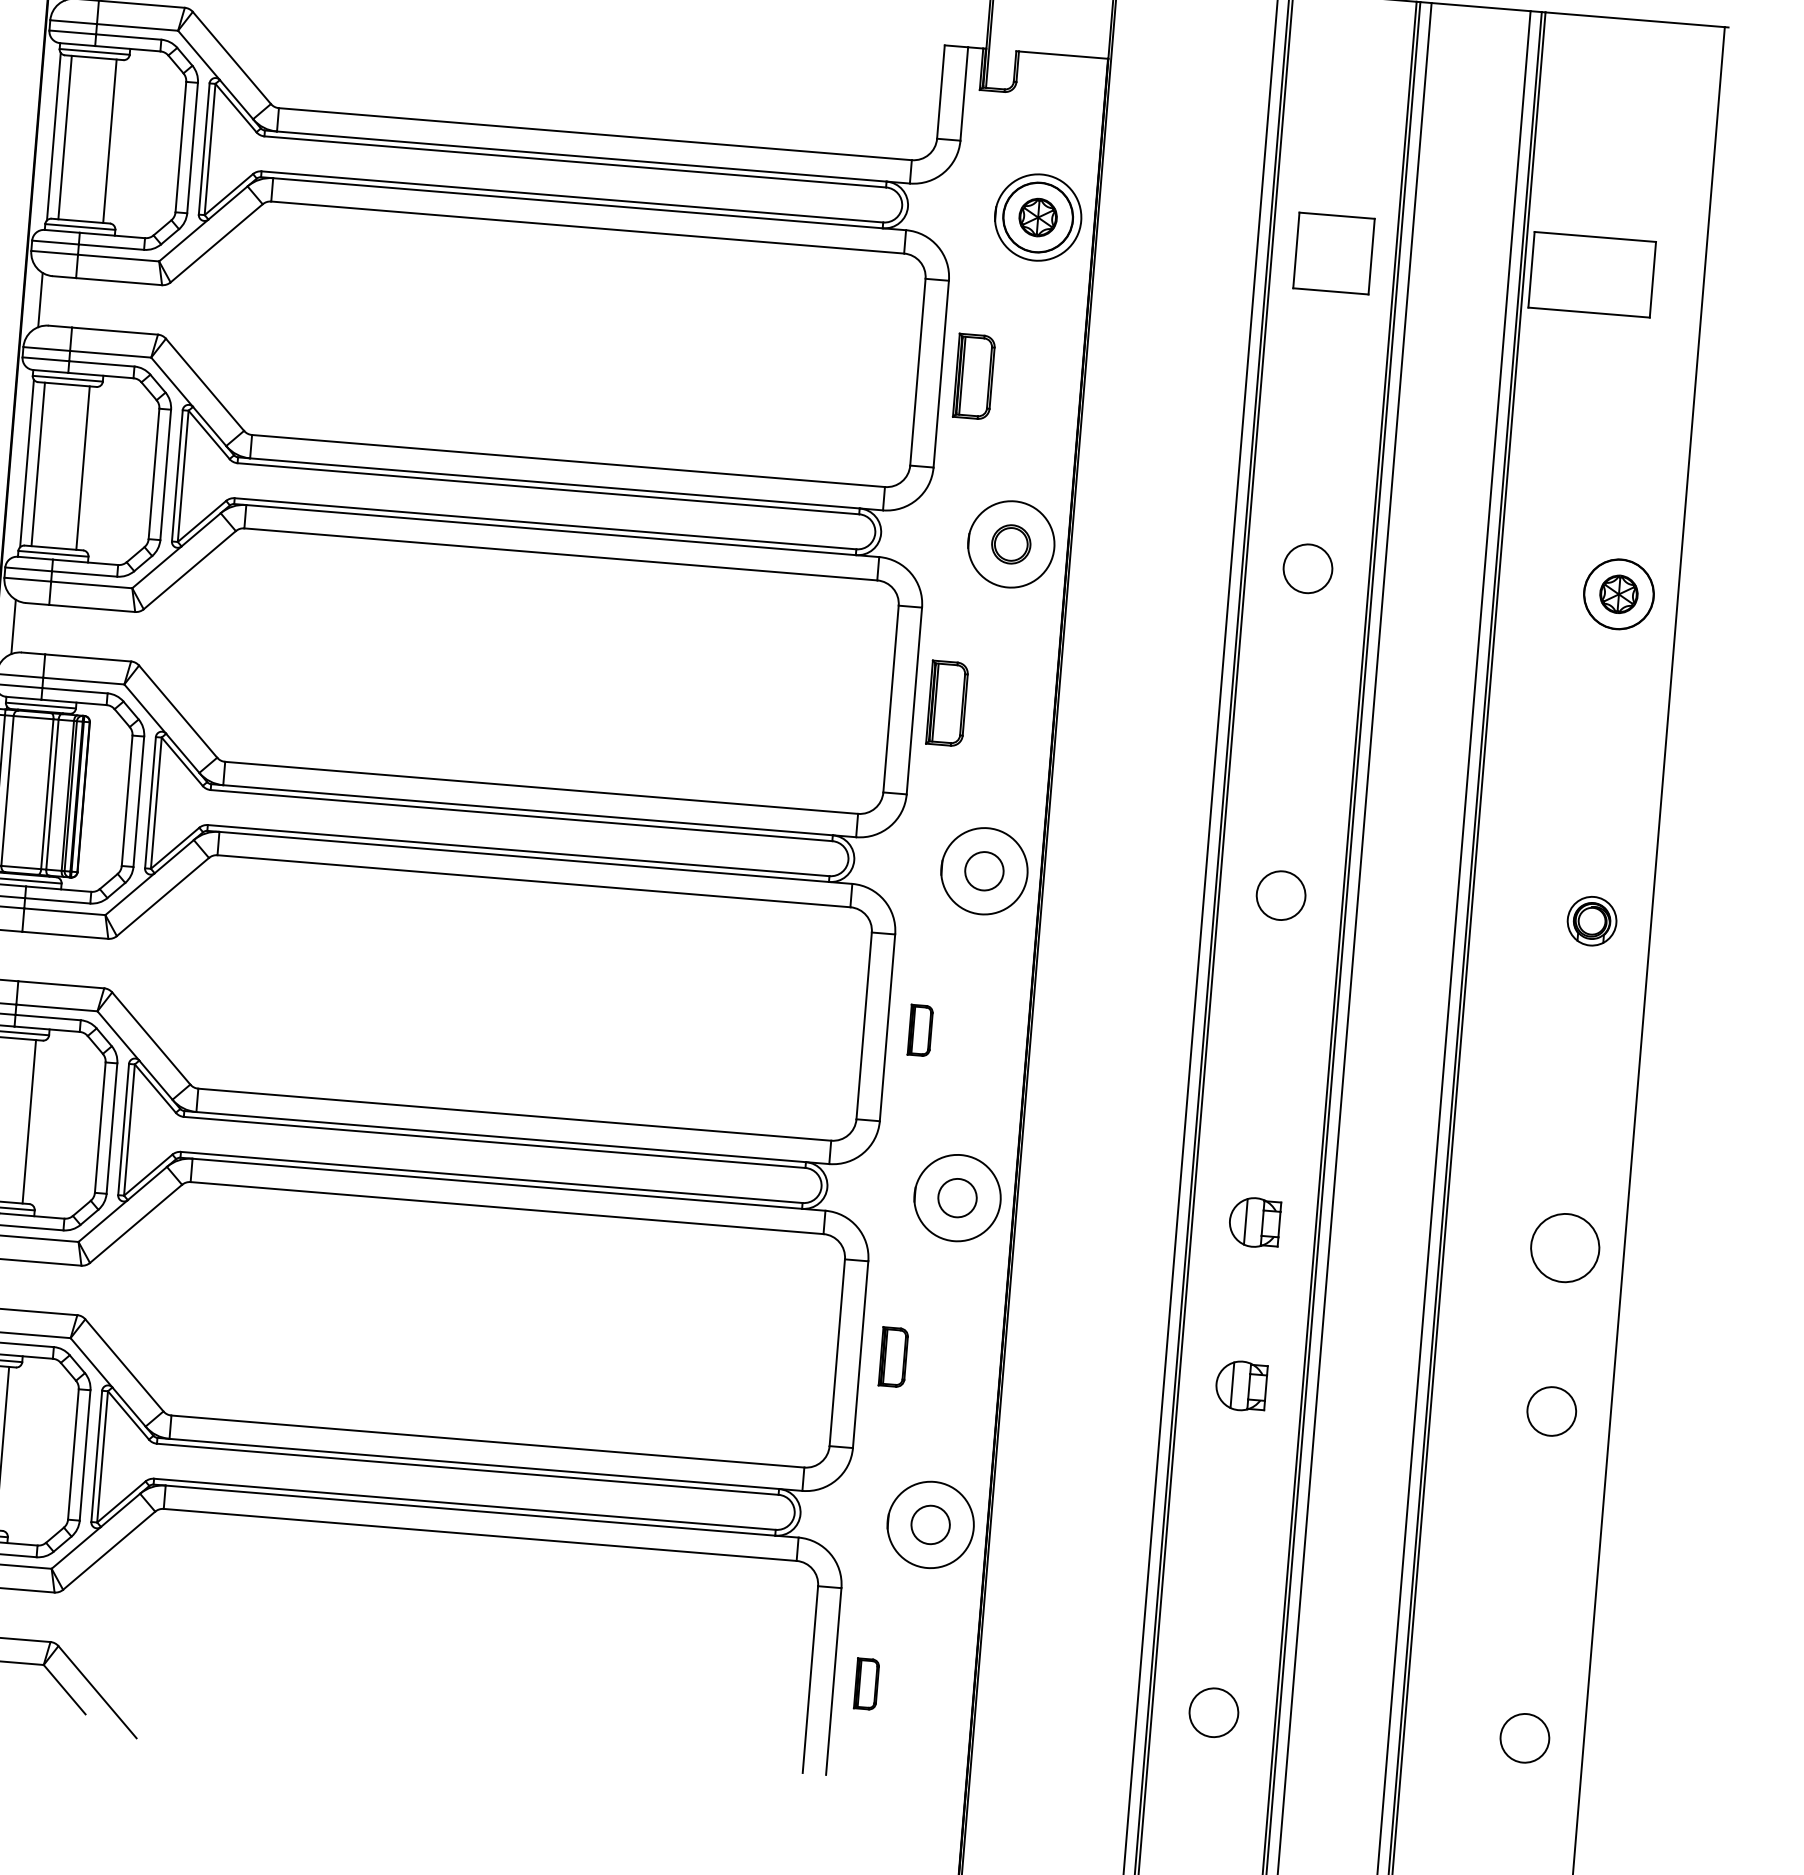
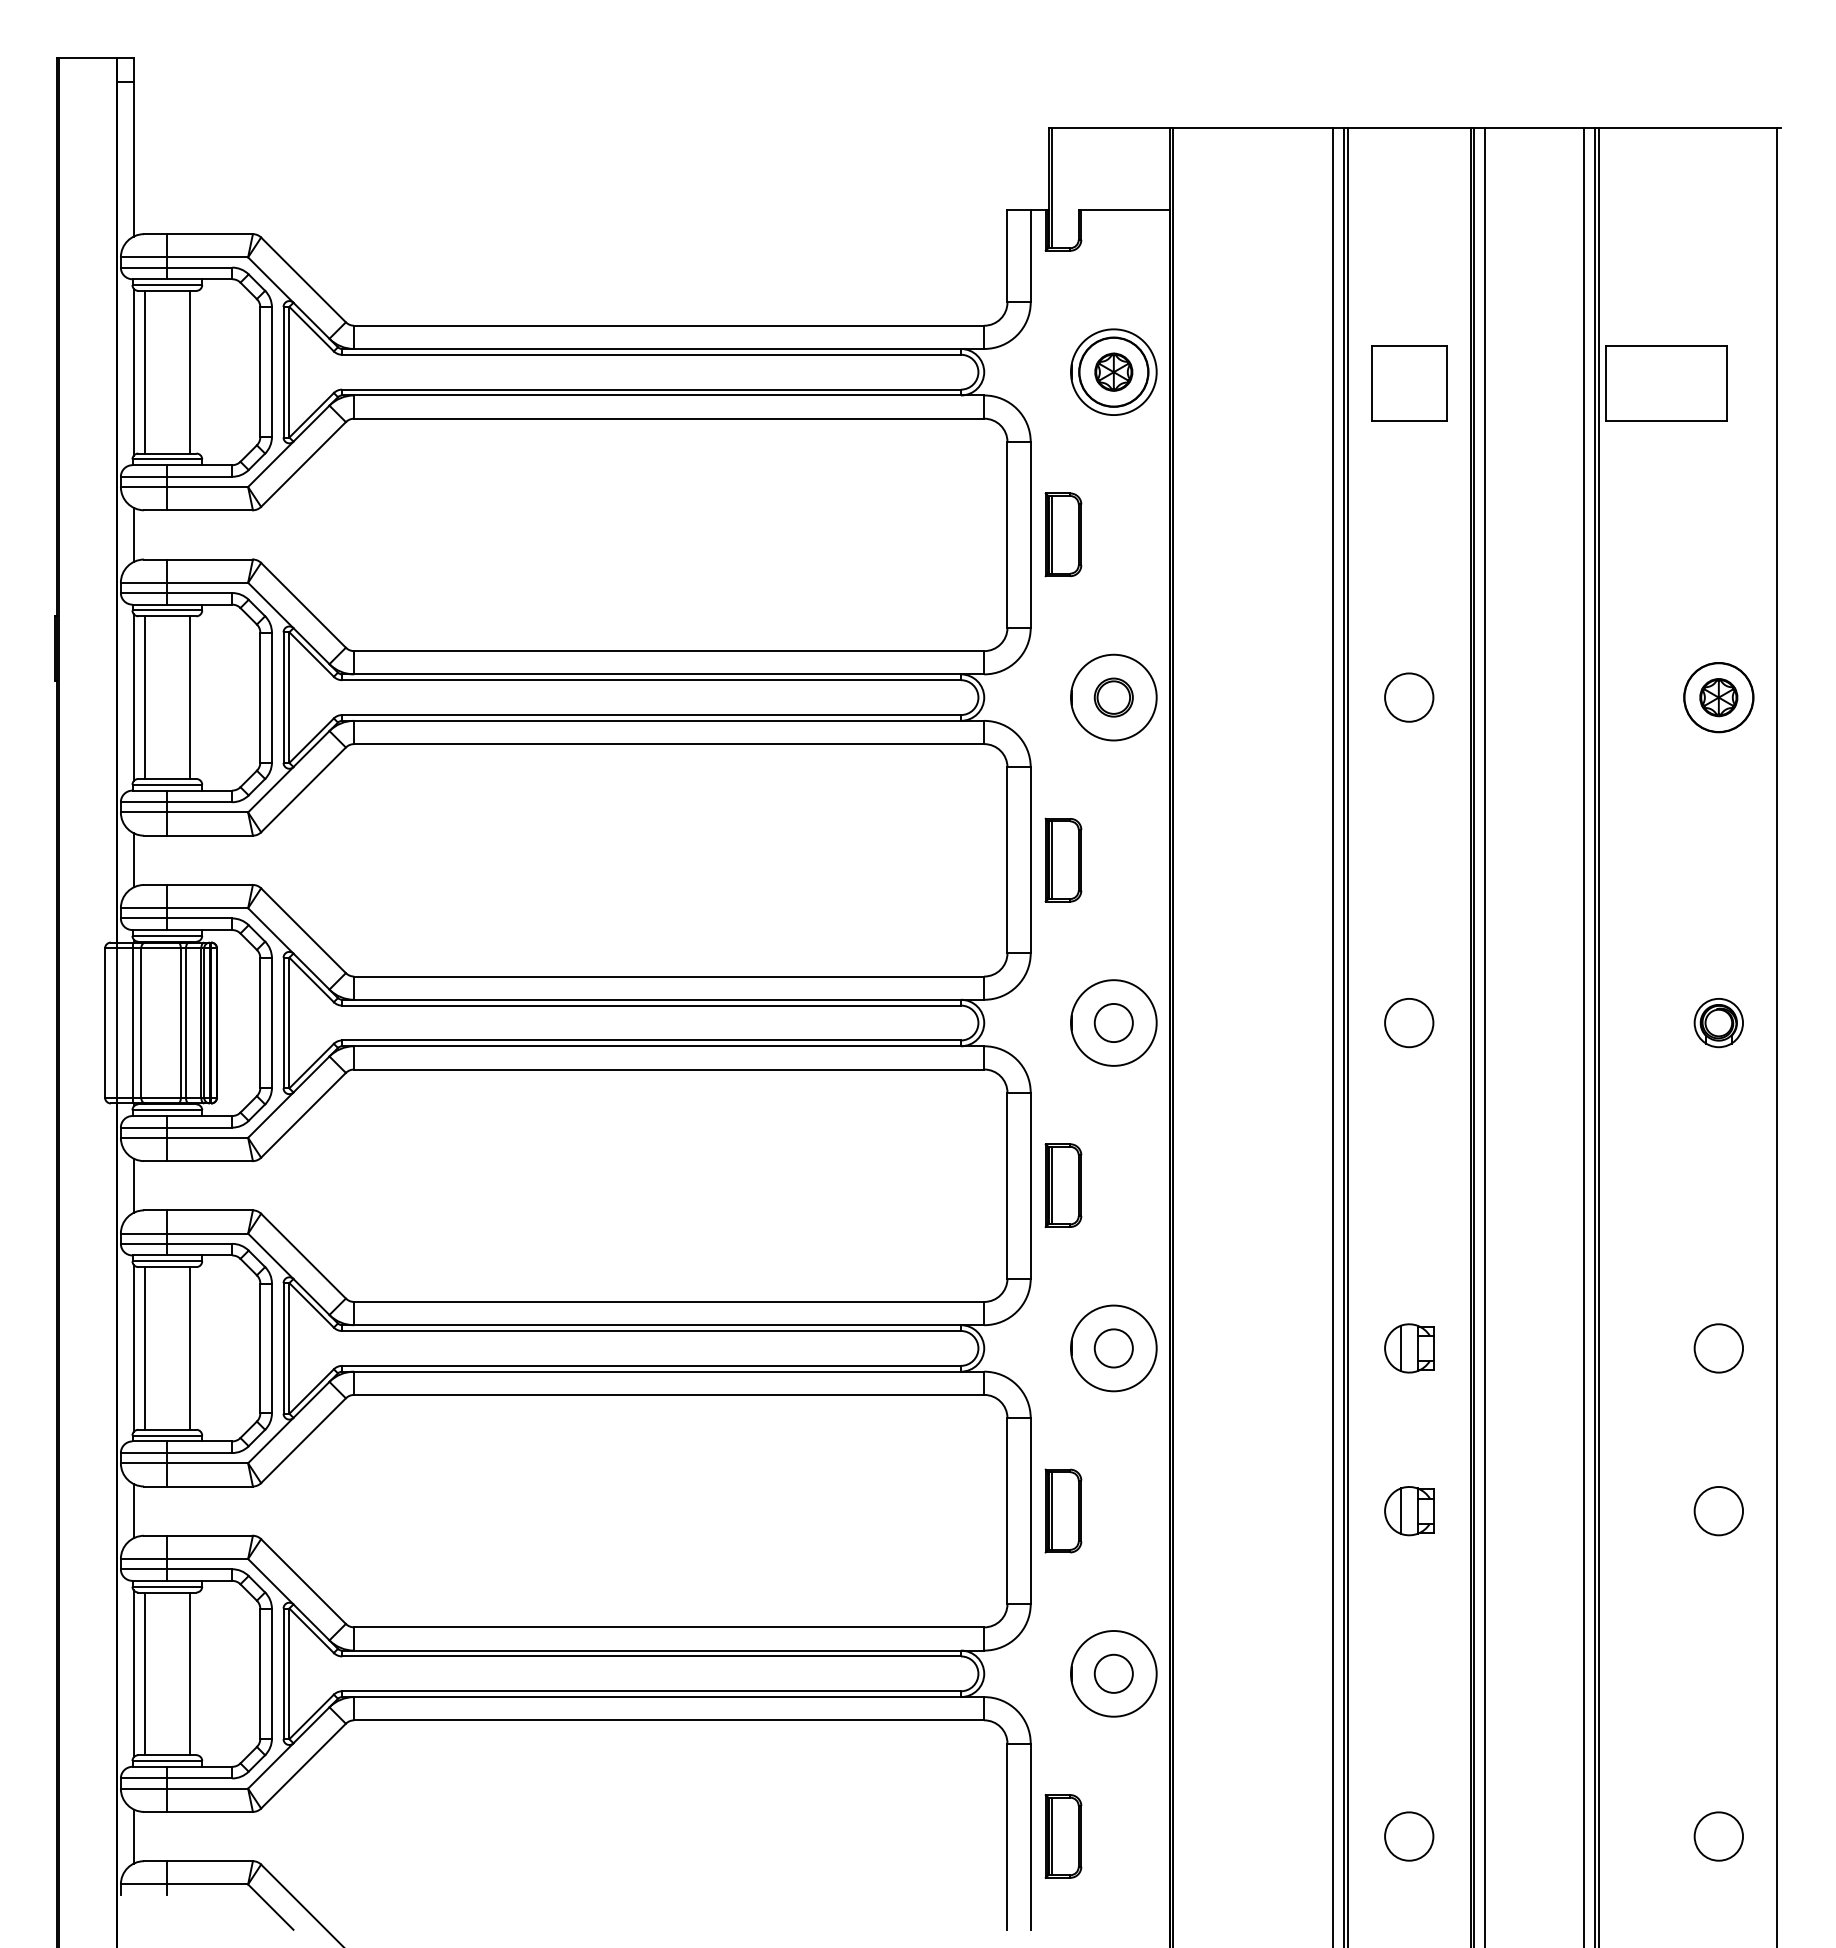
part: (920, 1030) -> (1063, 1185), size x1.67
circle: (1564, 1248) -> (1718, 1348), size x0.71
part: (893, 1356) -> (1063, 1510), size x1.43
part: (866, 1684) -> (1063, 1836), size x1.67

